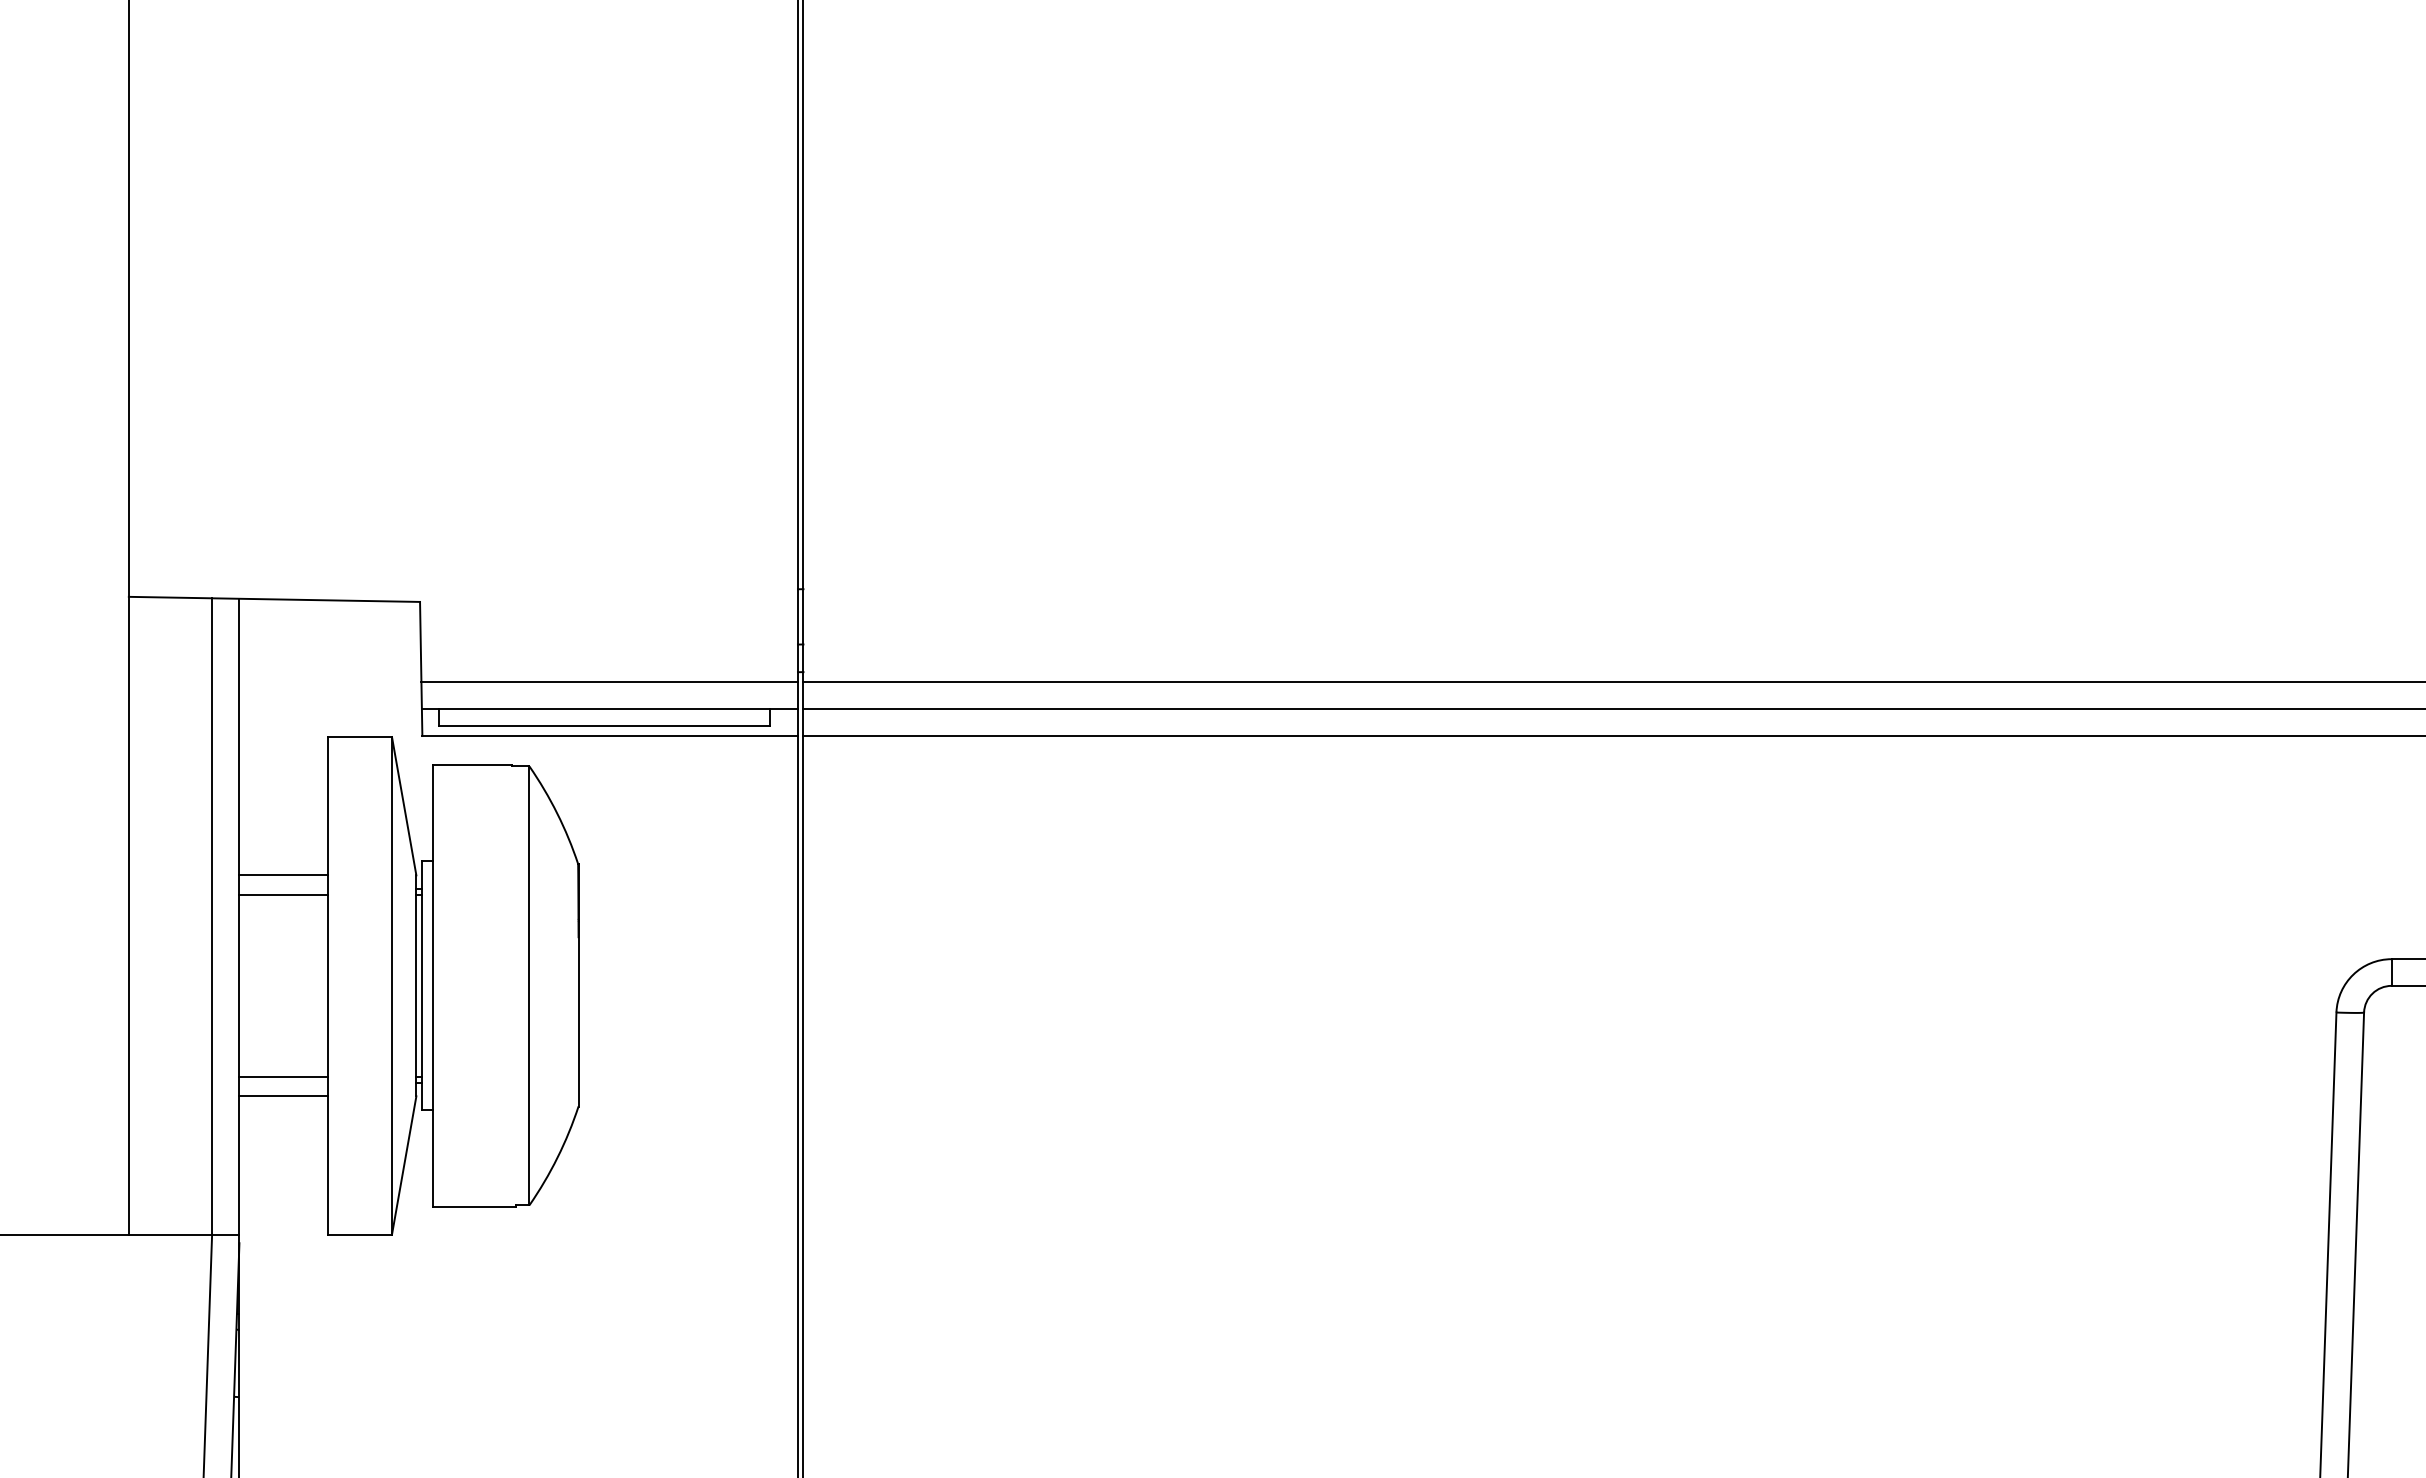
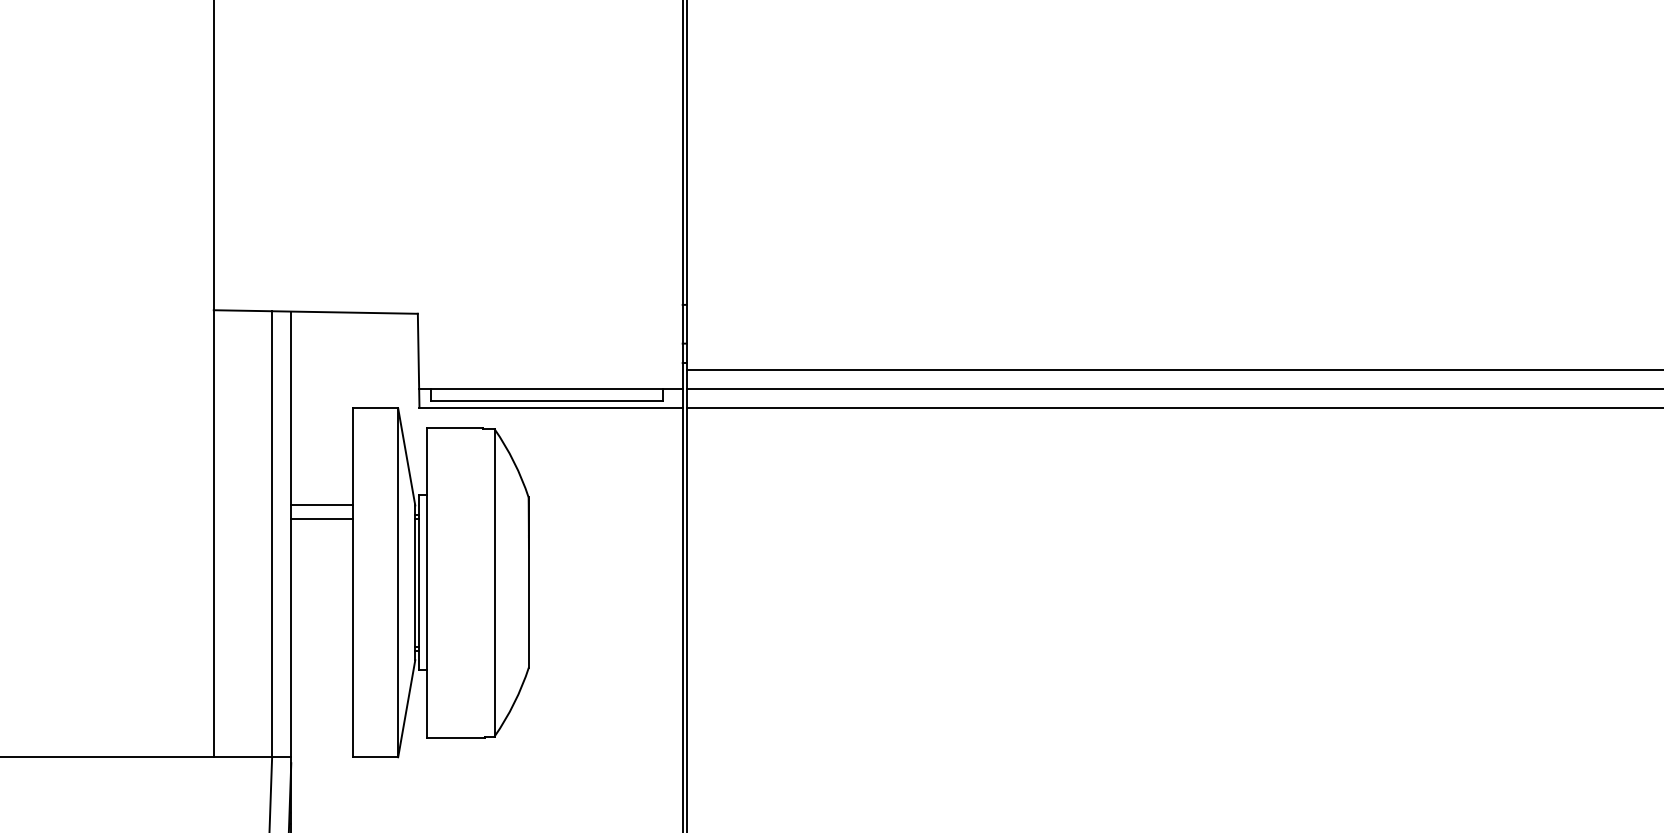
line: (609, 681) -> (550, 369), removed
line: (283, 1077) -> (322, 647), removed
line: (283, 1096) -> (322, 660), removed

